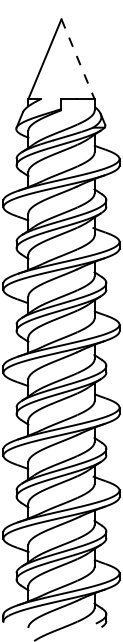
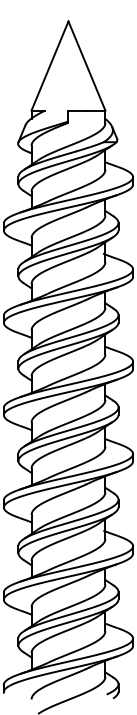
line: (78, 59) -> (87, 66), dashed -> solid

